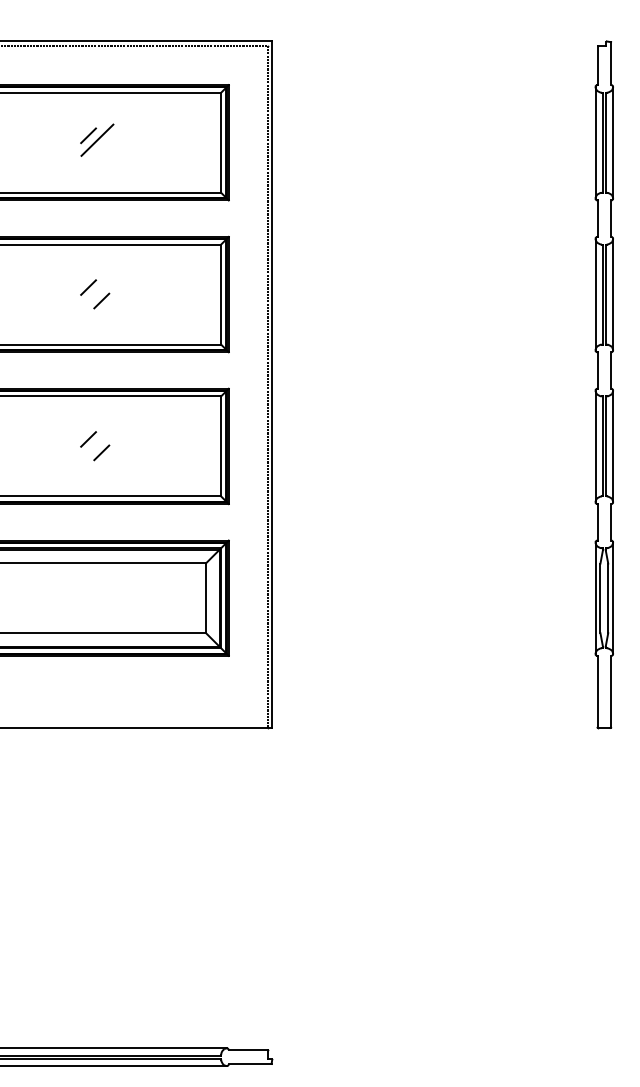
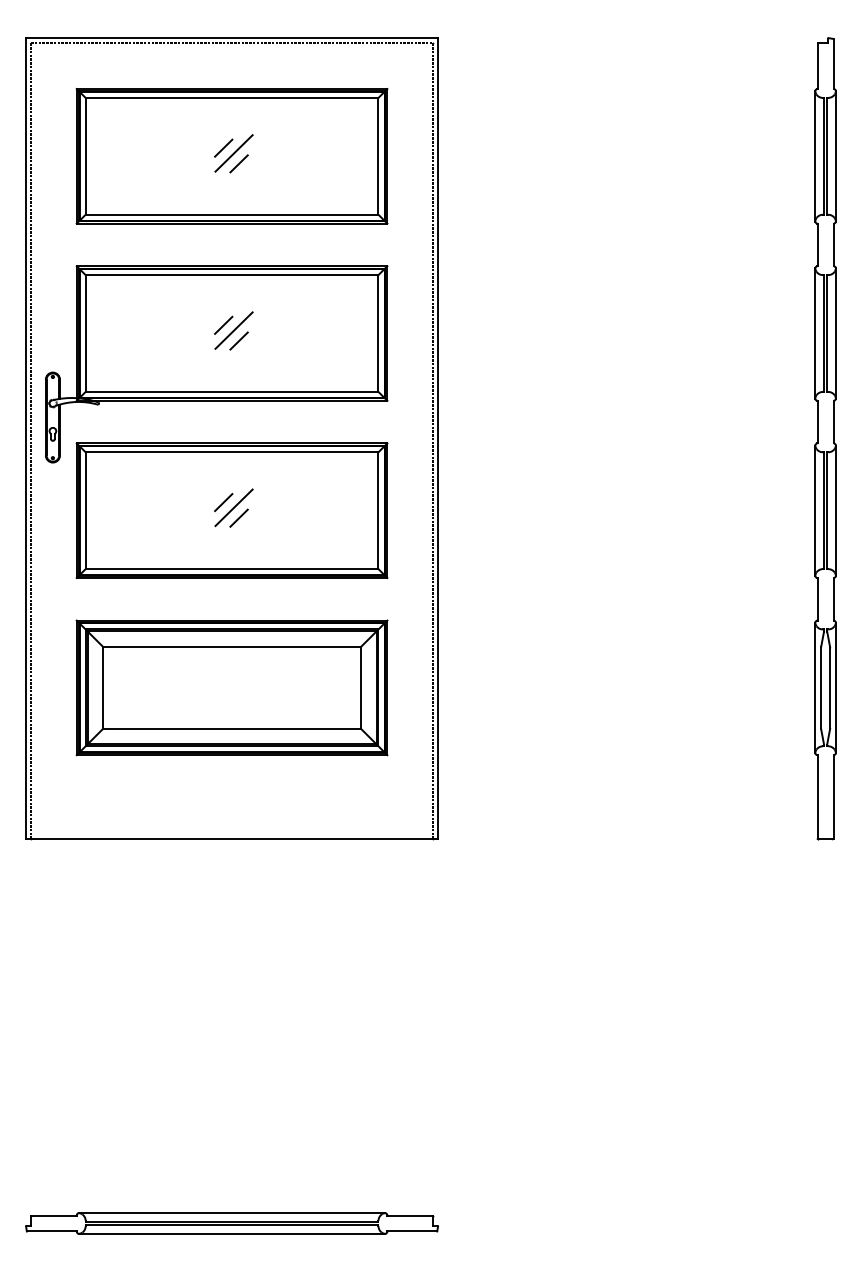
line: (101, 148) -> (238, 163), added
line: (96, 292) -> (233, 330), added
line: (96, 443) -> (233, 507), added

